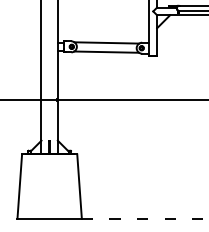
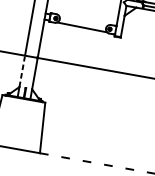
line: (106, 42) -> (83, 19), removed
line: (41, 120) -> (22, 71), solid -> dashed

